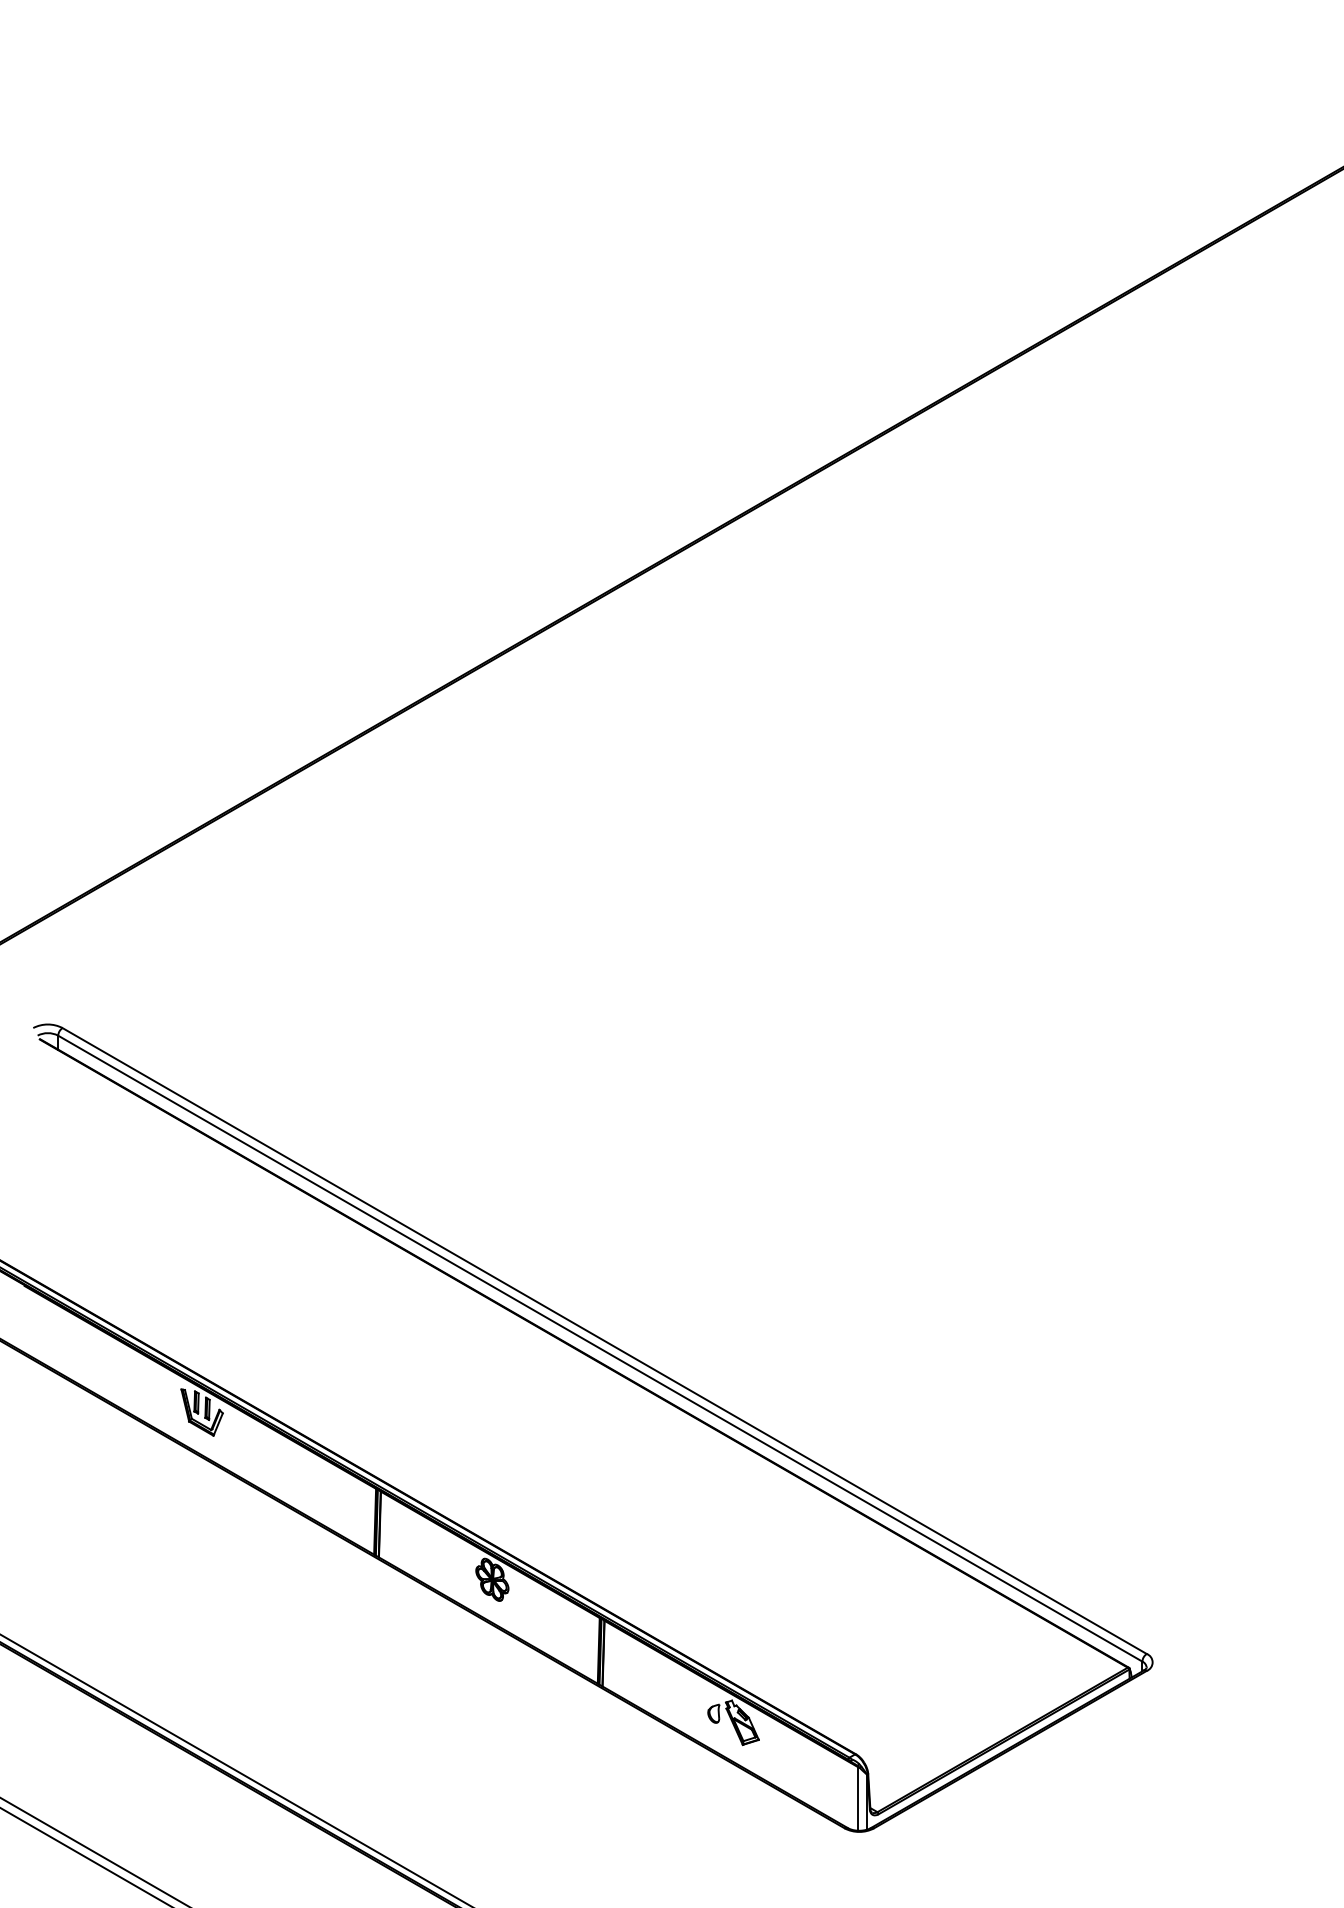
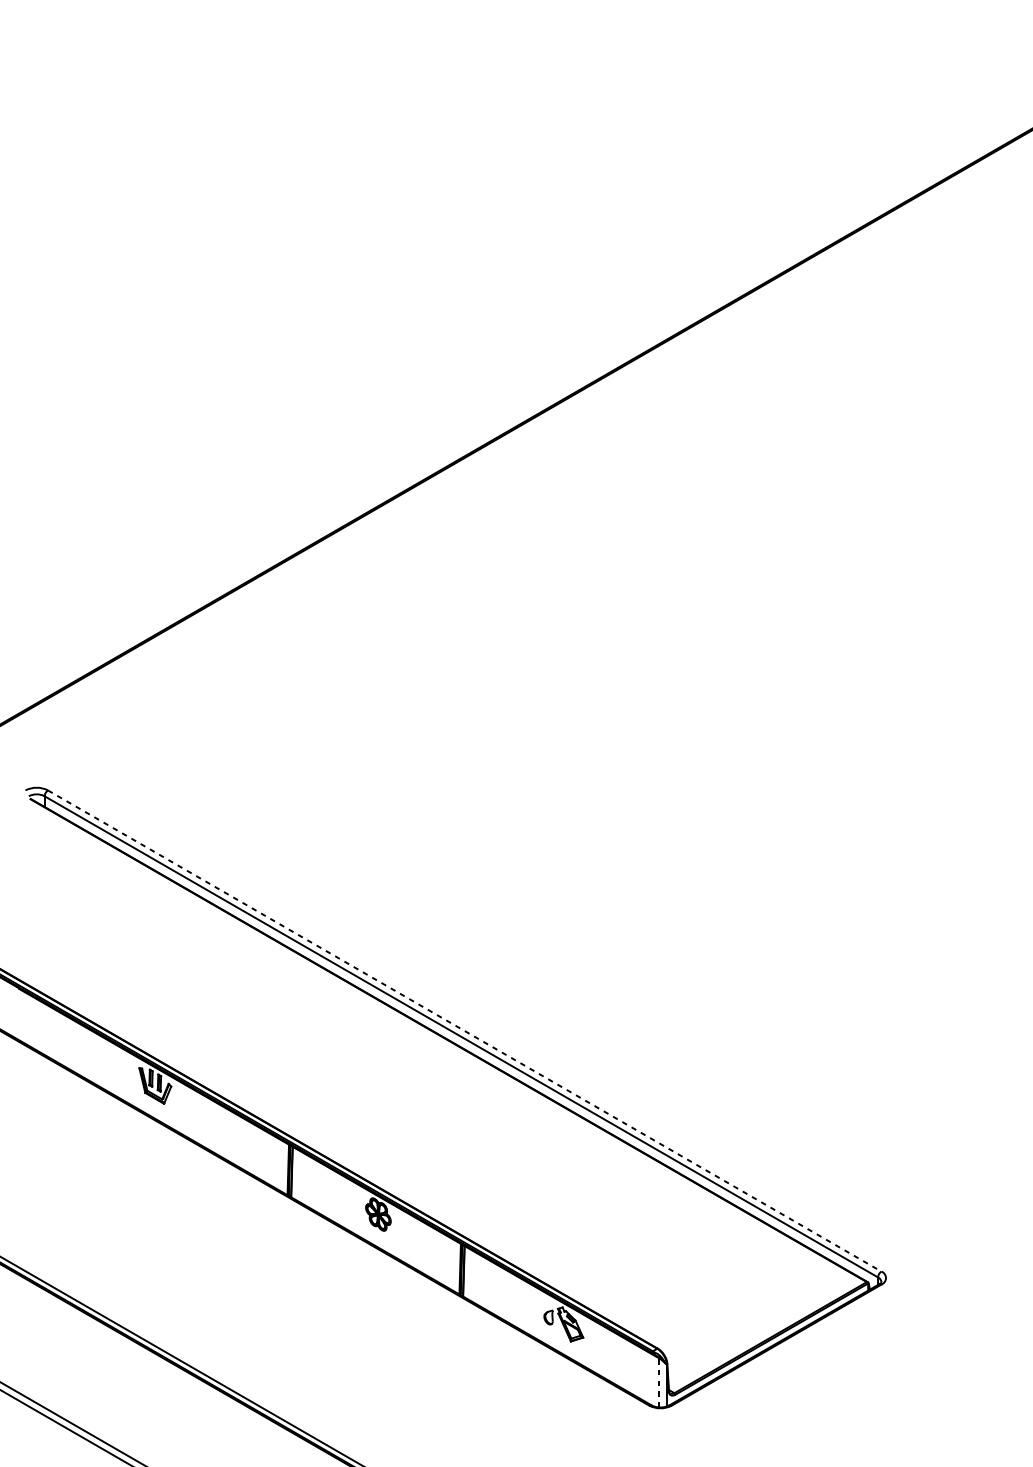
line: (604, 1341) -> (464, 1031), solid -> dashed
line: (857, 1798) -> (659, 1382), solid -> dashed

